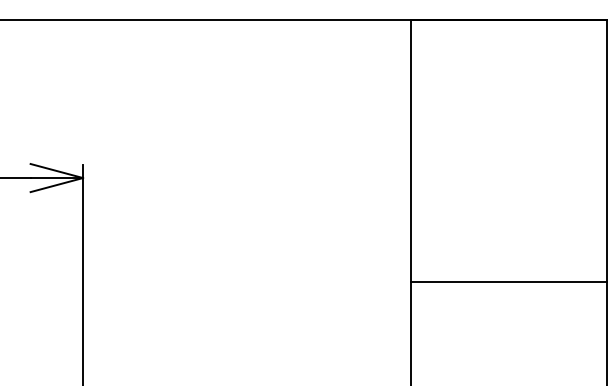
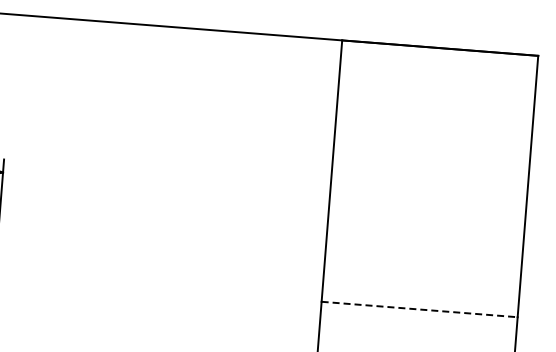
line: (509, 281) -> (420, 309), solid -> dashed

